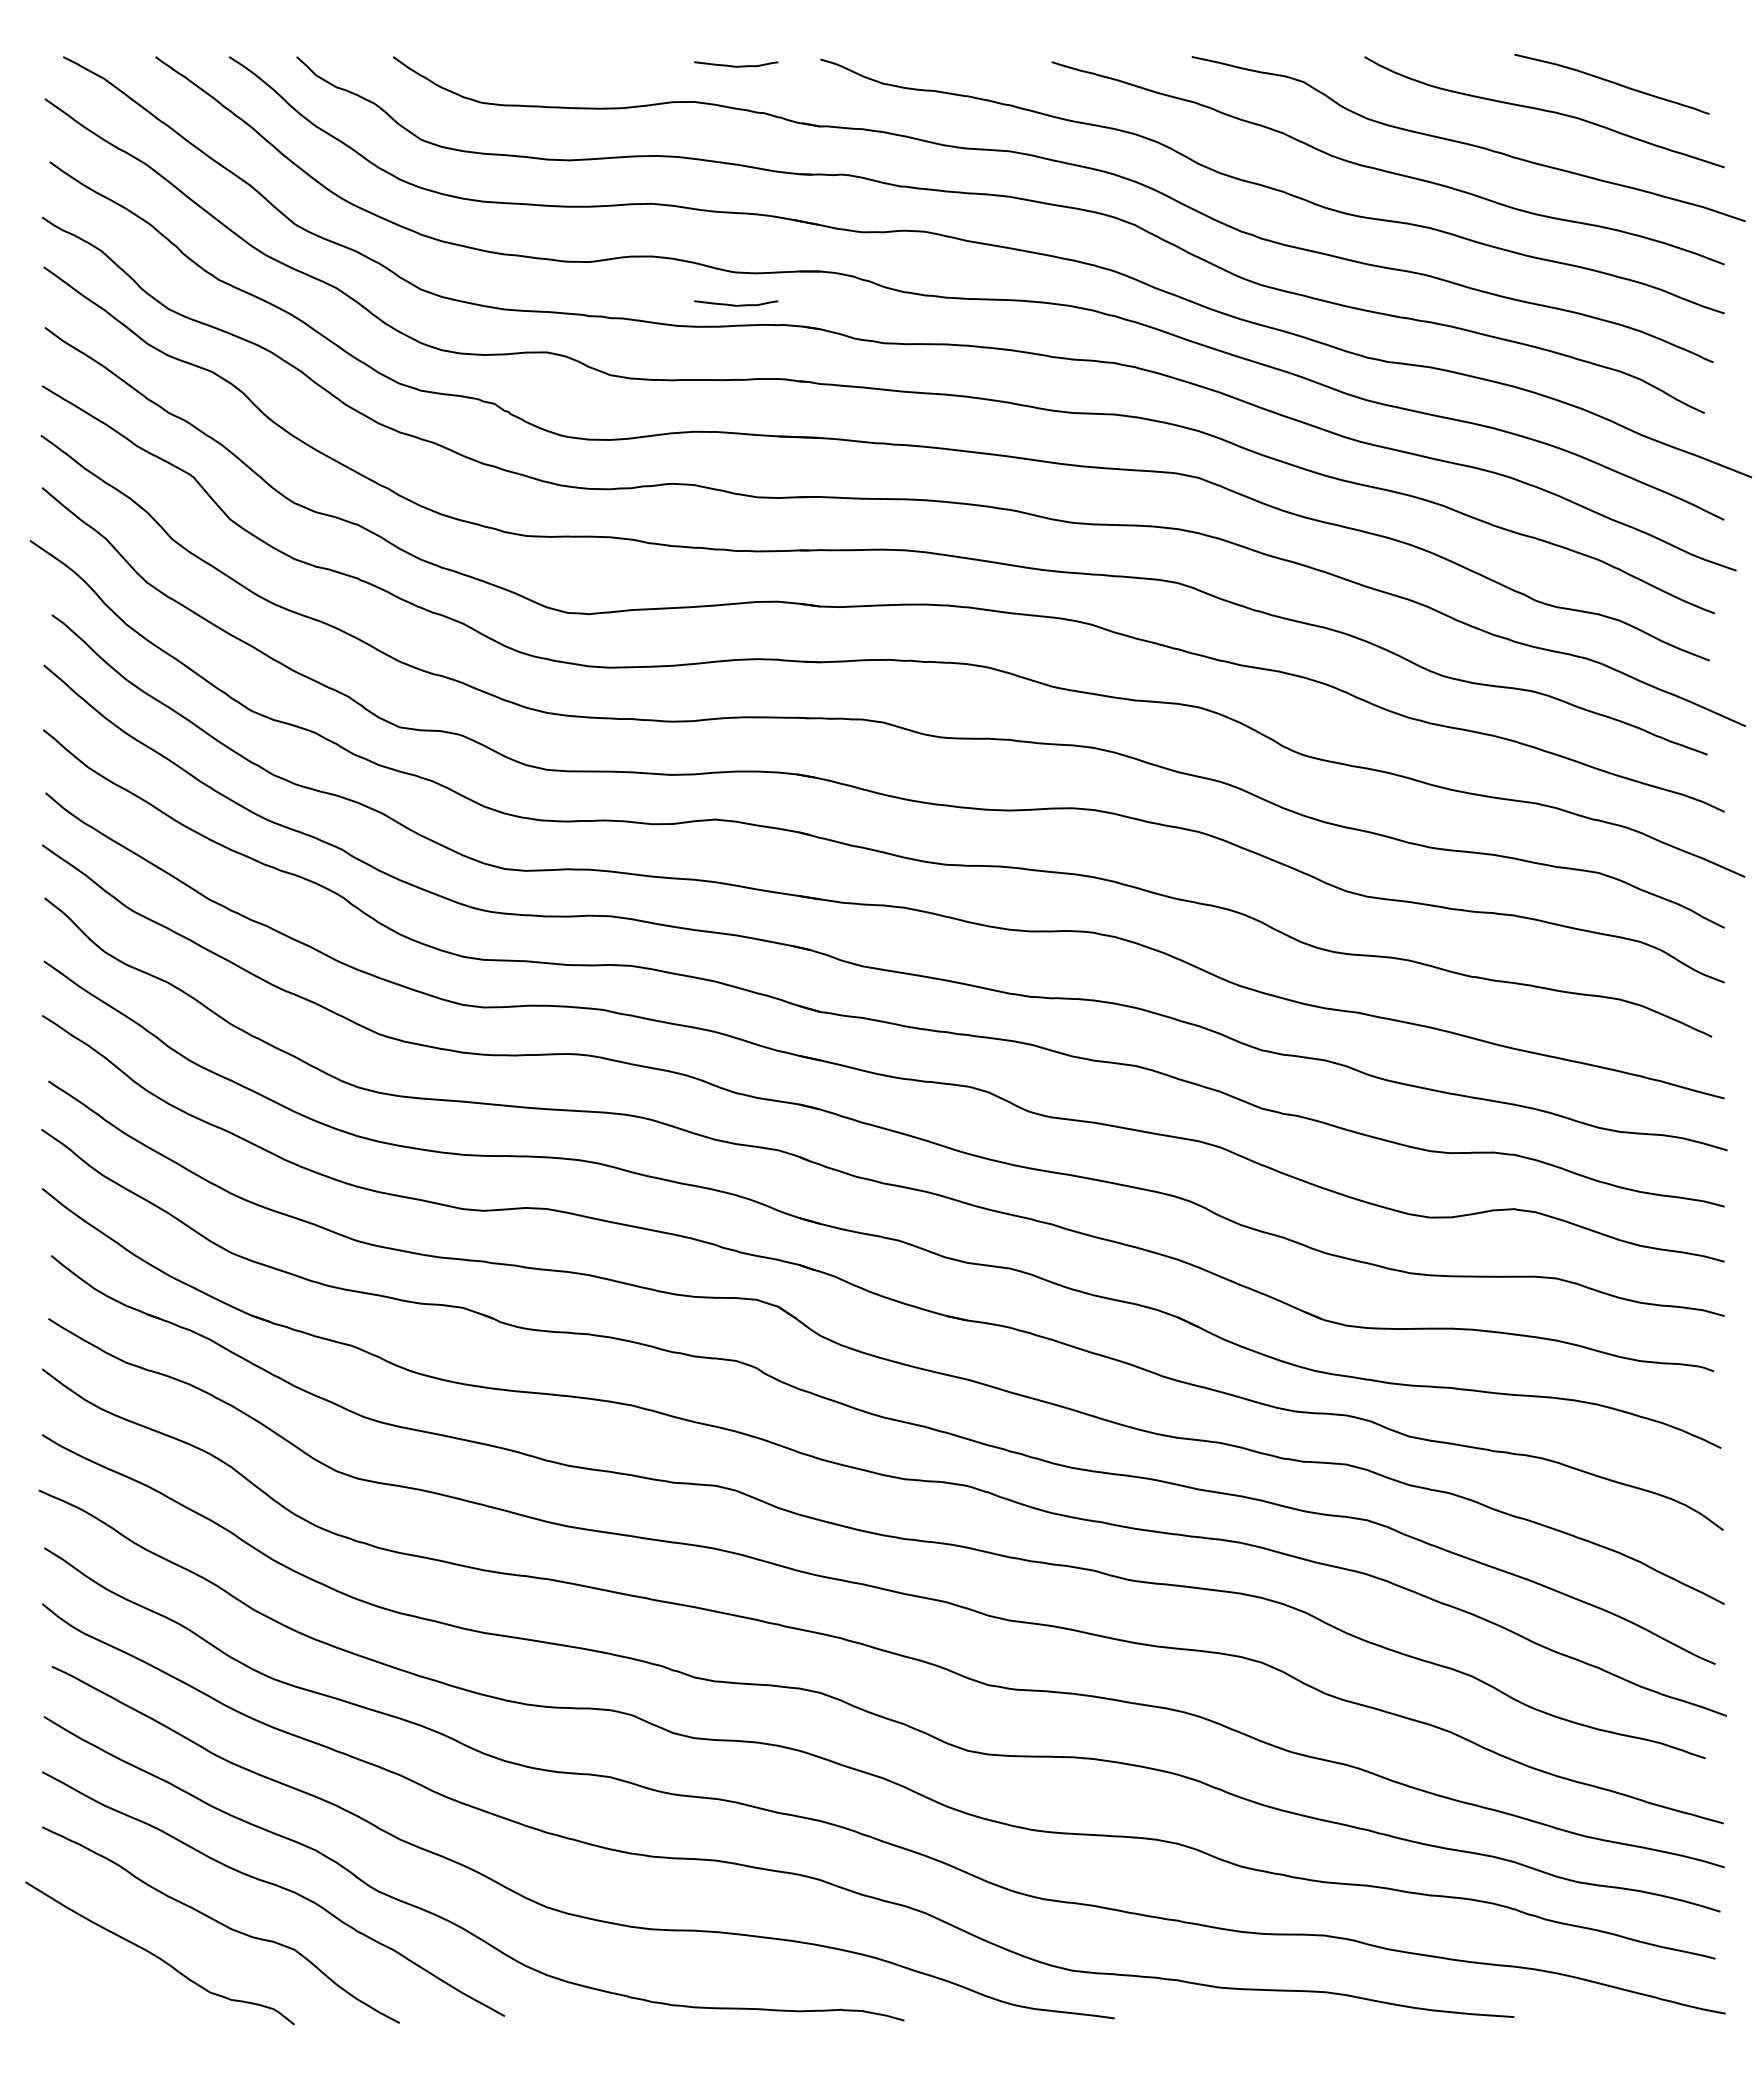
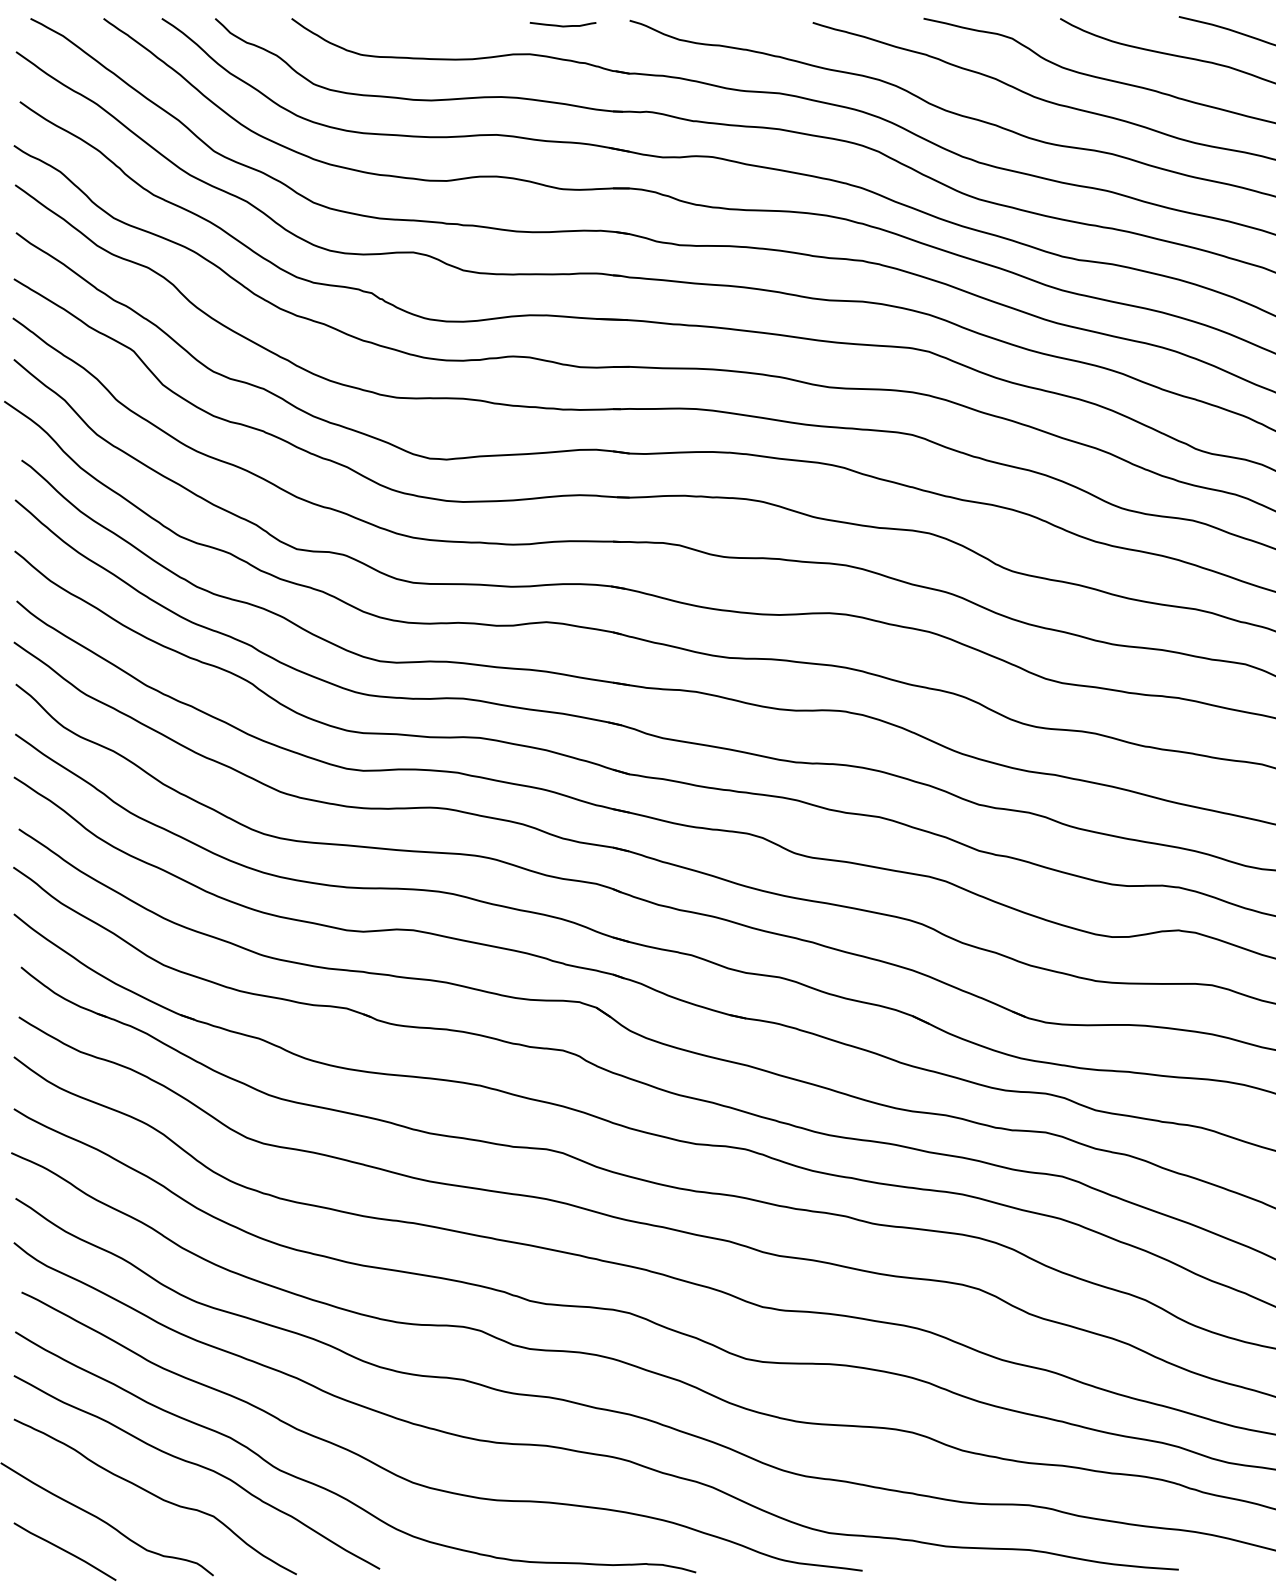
curve: (735, 304) -> (562, 214), removed
curve: (106, 1993) -> (64, 1551), added

